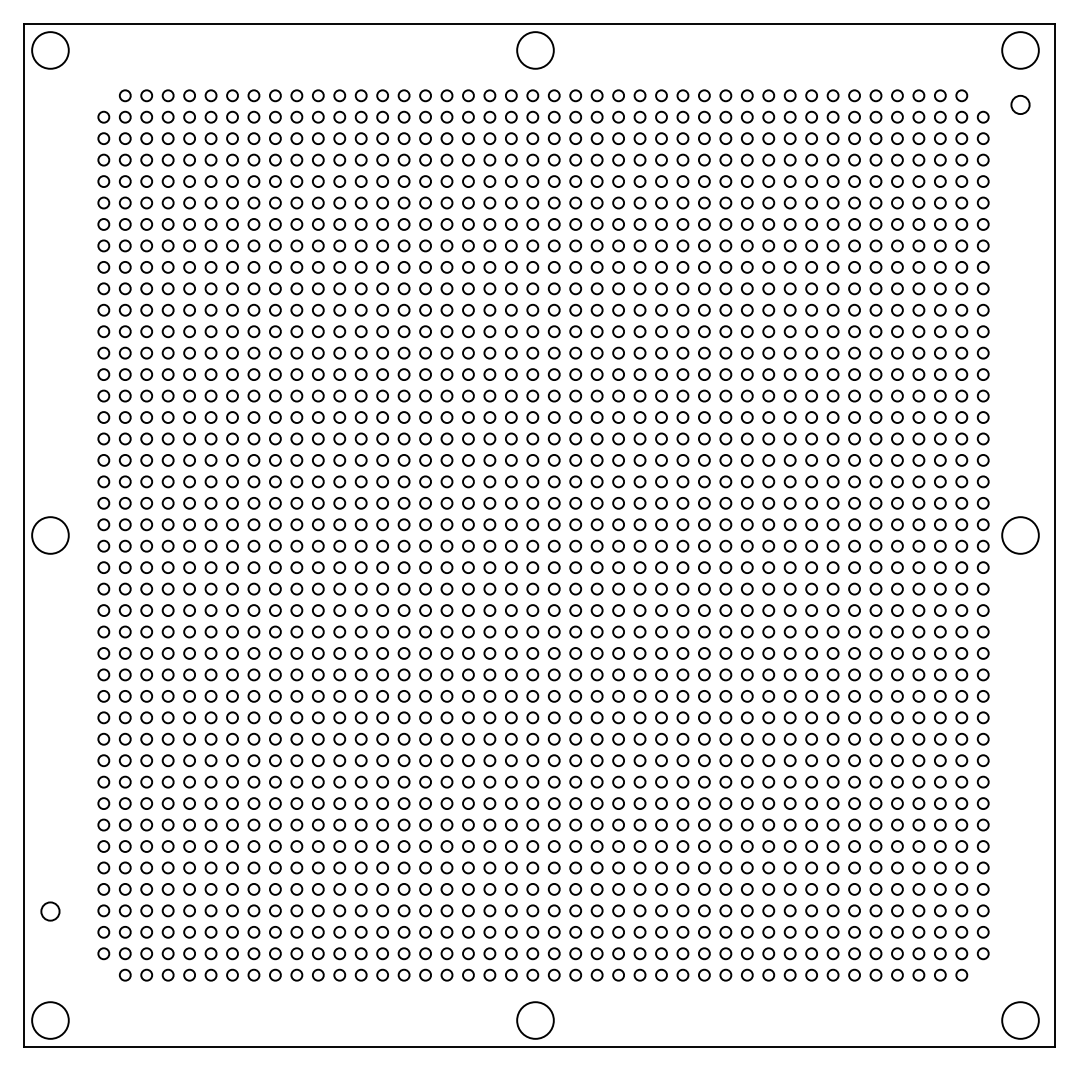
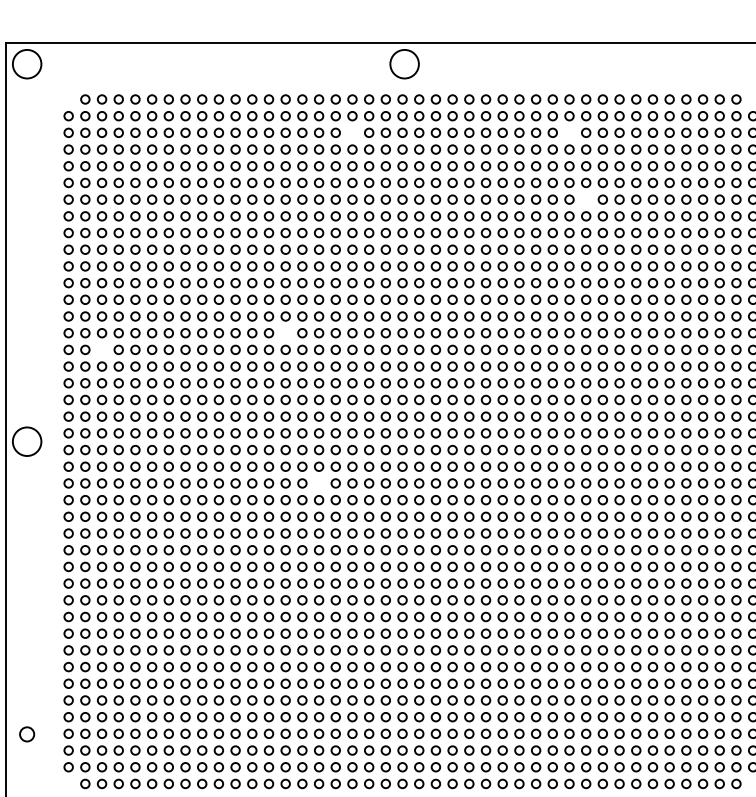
circle: (468, 138) -> (352, 132), removed
circle: (747, 138) -> (569, 132), removed
circle: (768, 224) -> (585, 199), removed
circle: (382, 395) -> (285, 332), removed
circle: (146, 417) -> (101, 349), removed
circle: (425, 588) -> (319, 482), removed

